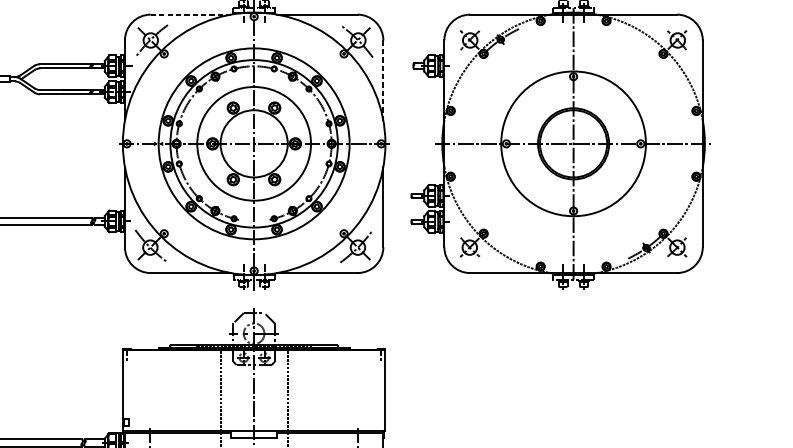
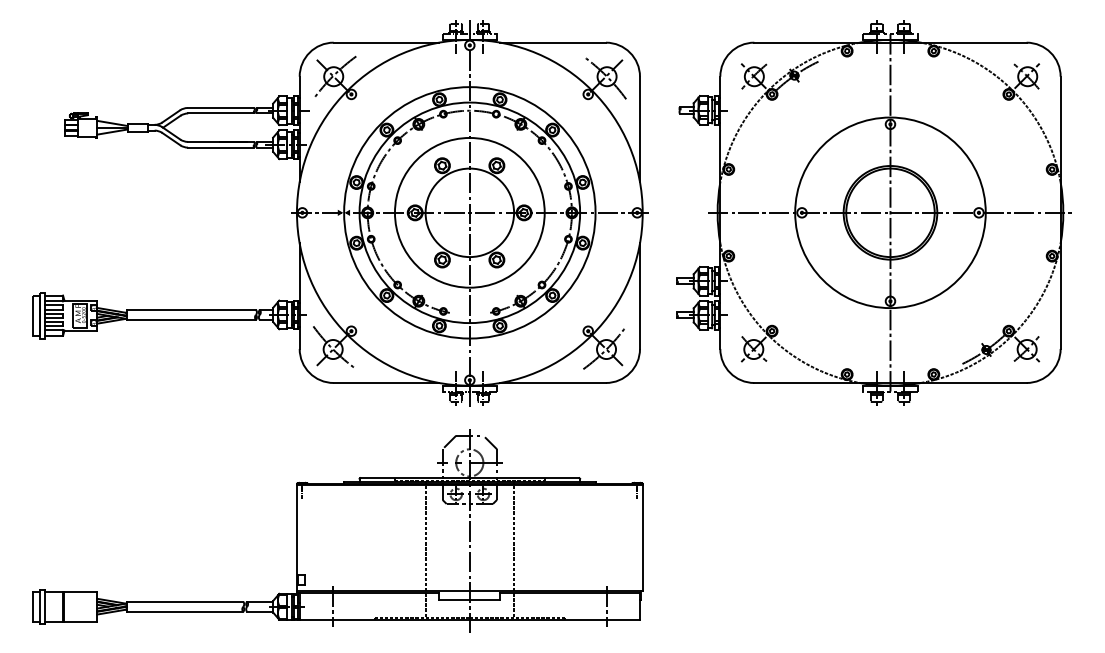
line: (190, 14) -> (386, 42), dashed -> solid
line: (382, 80) -> (639, 129), dashed -> solid

